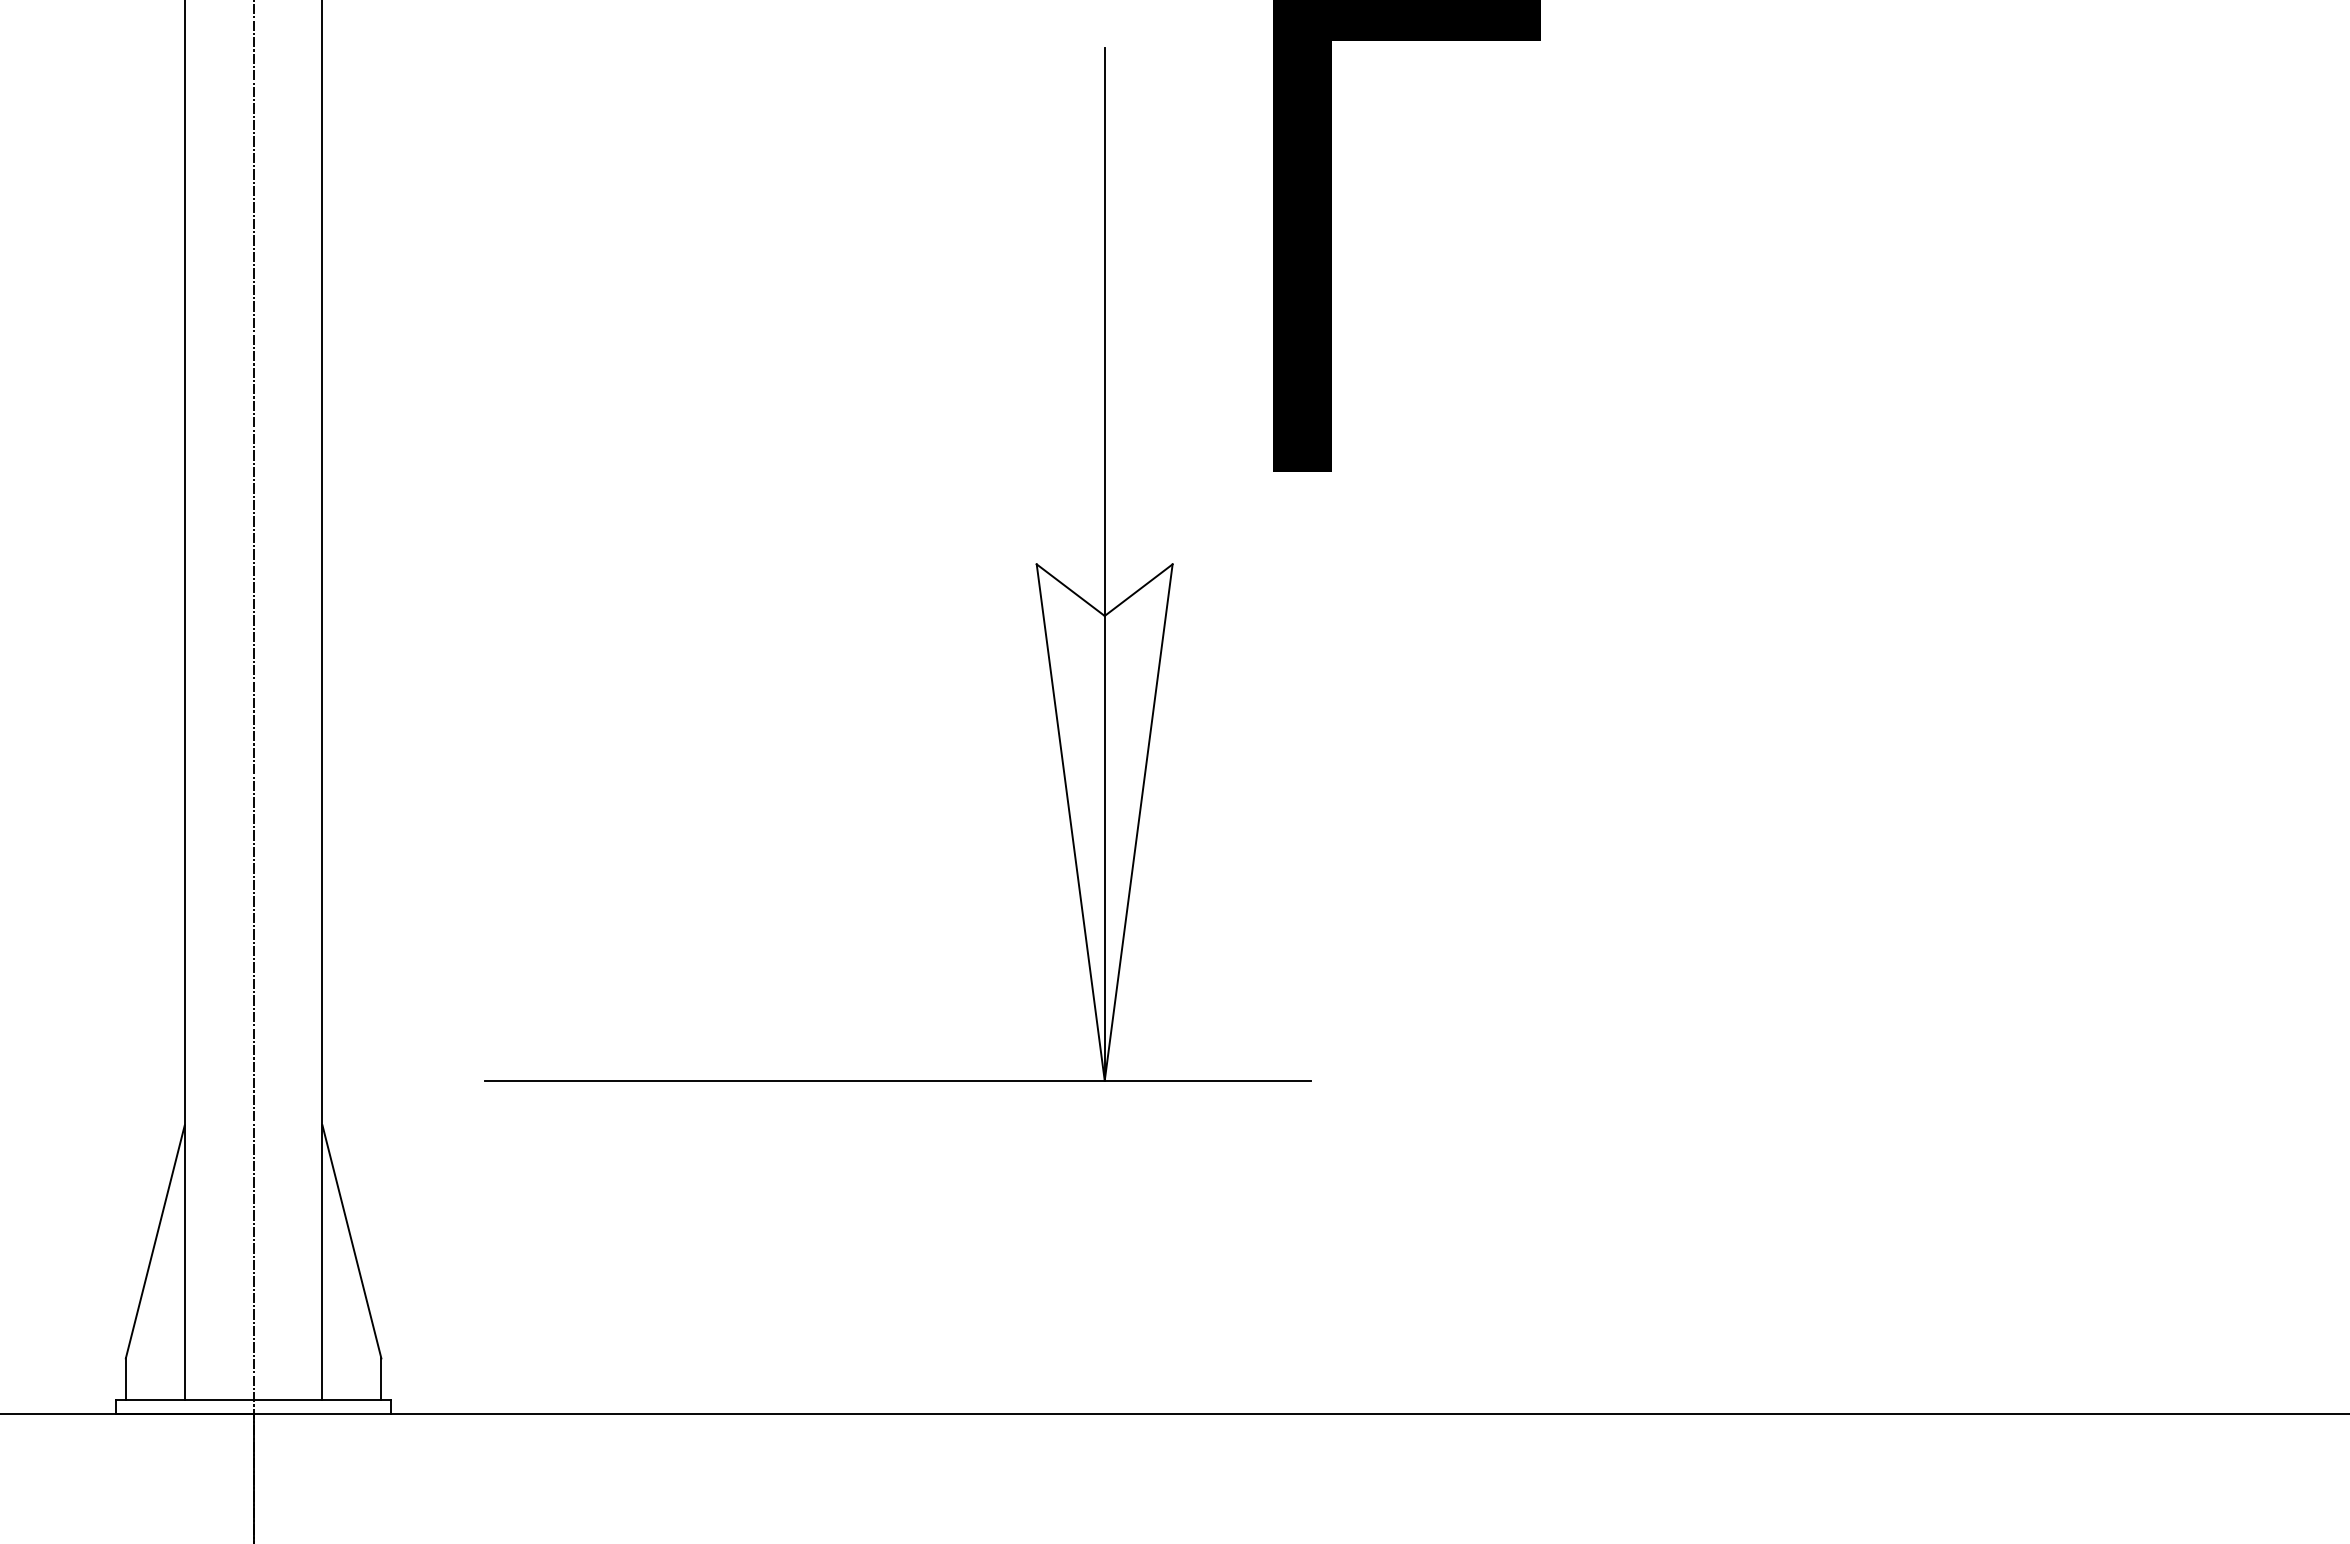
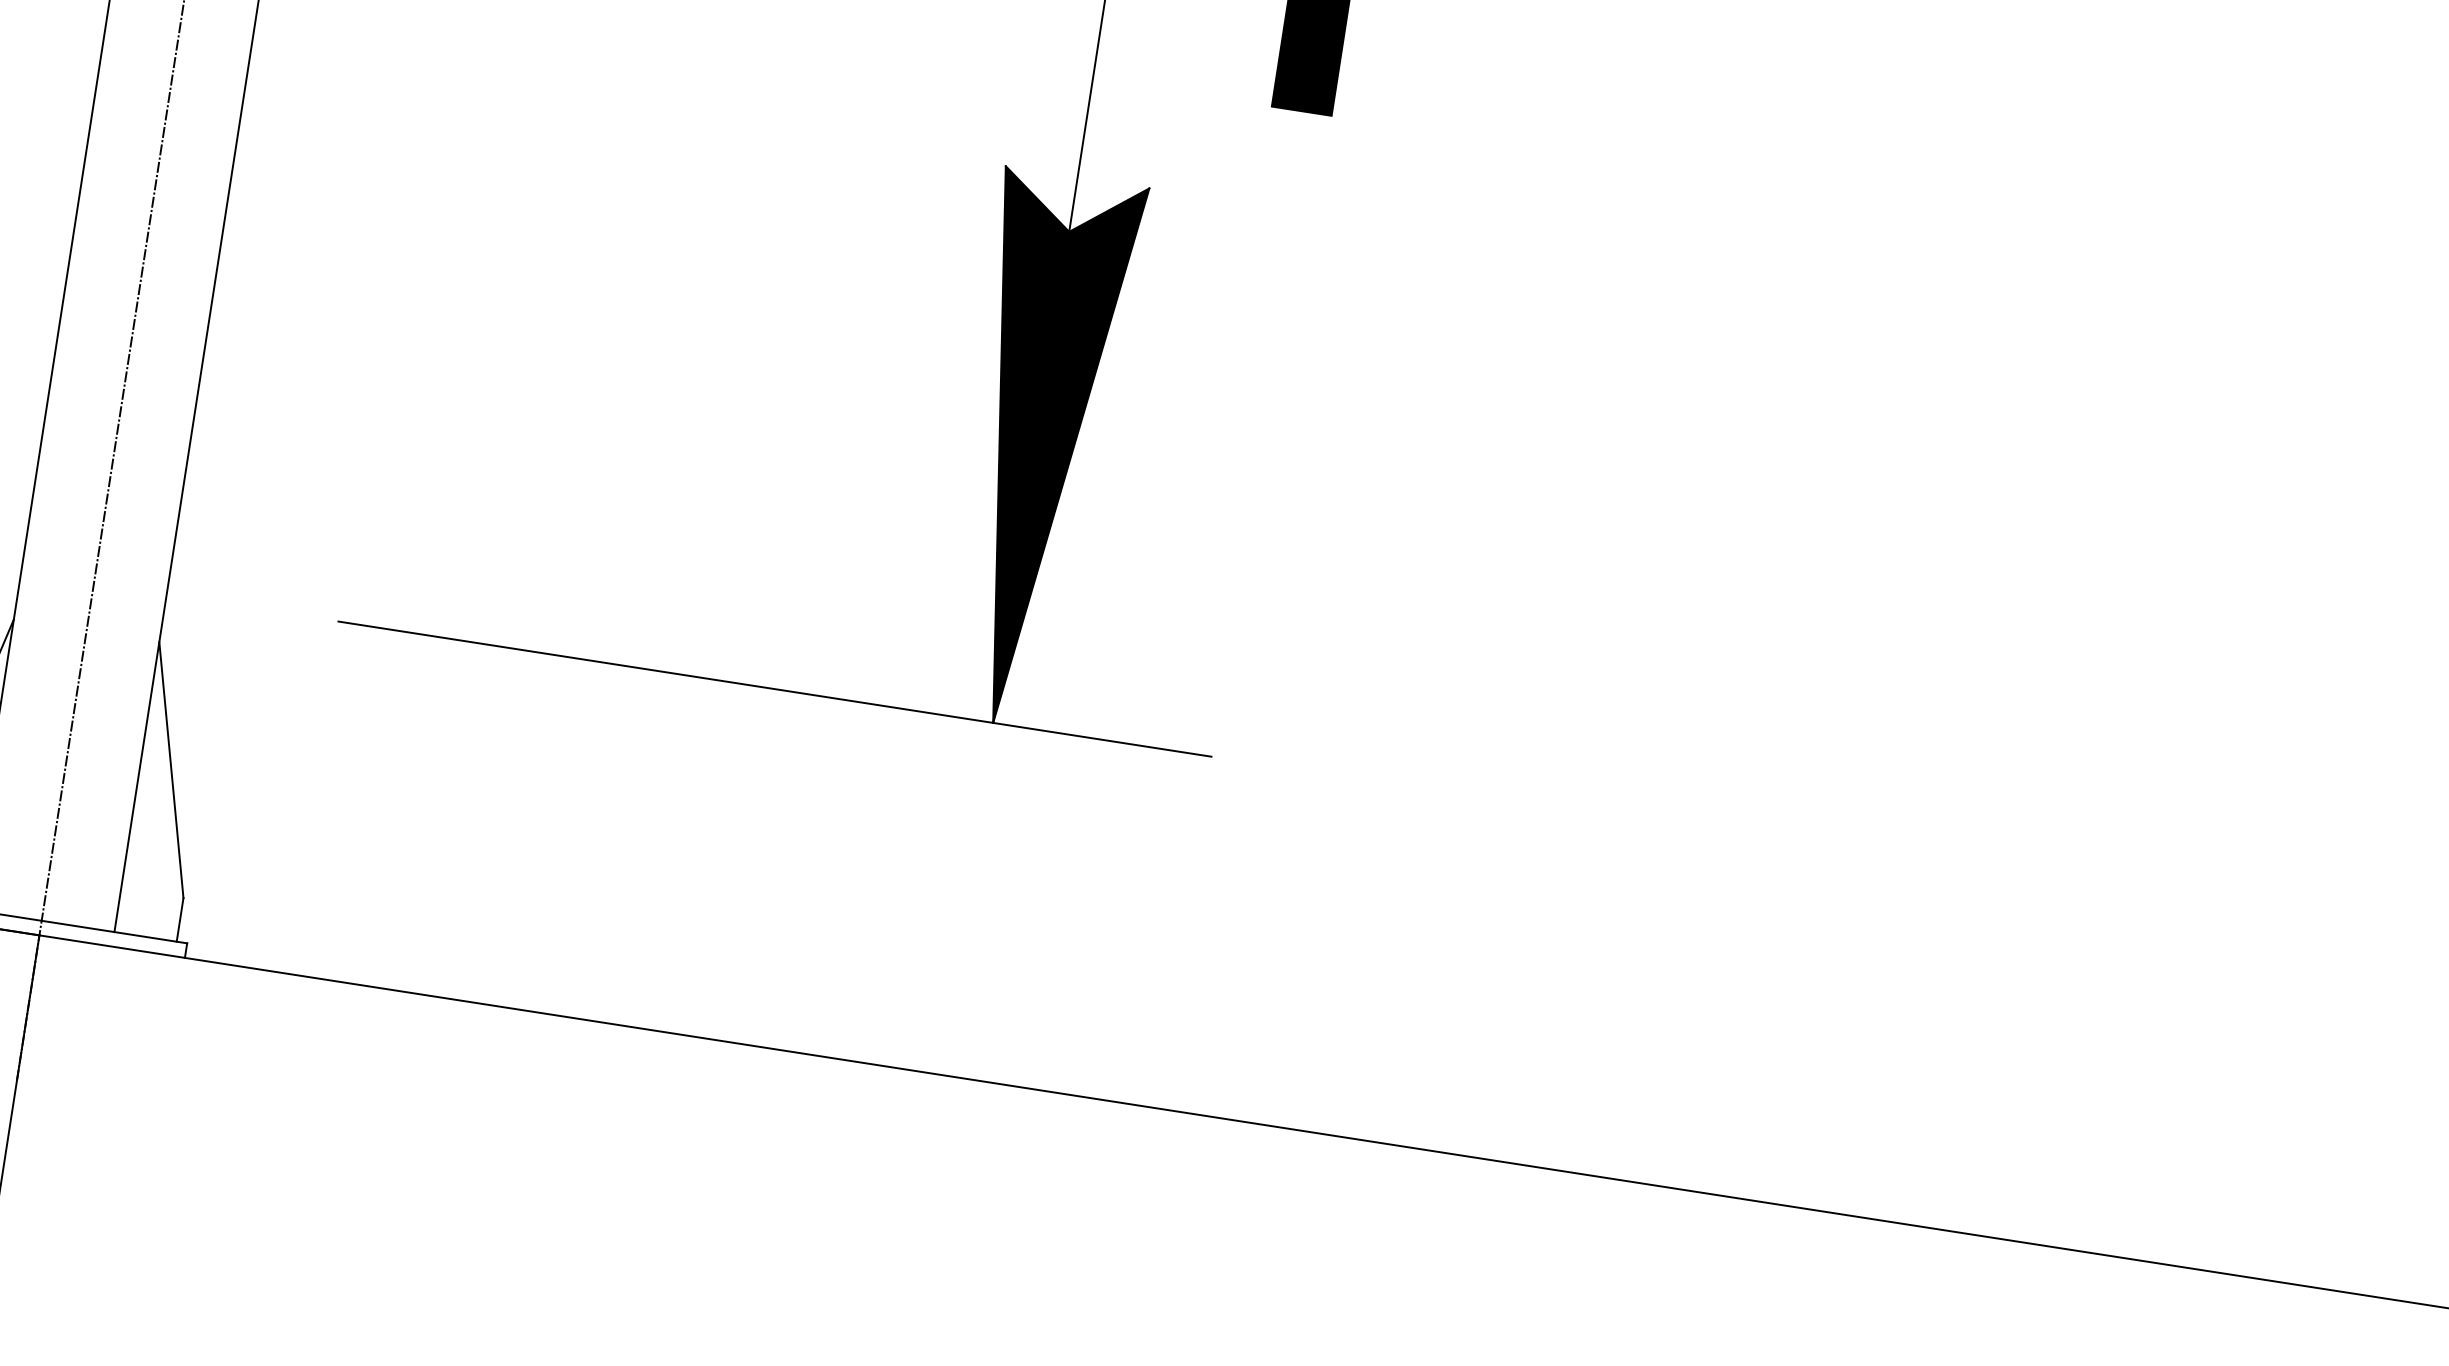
fill: (1104, 822) -> (1035, 450), added

